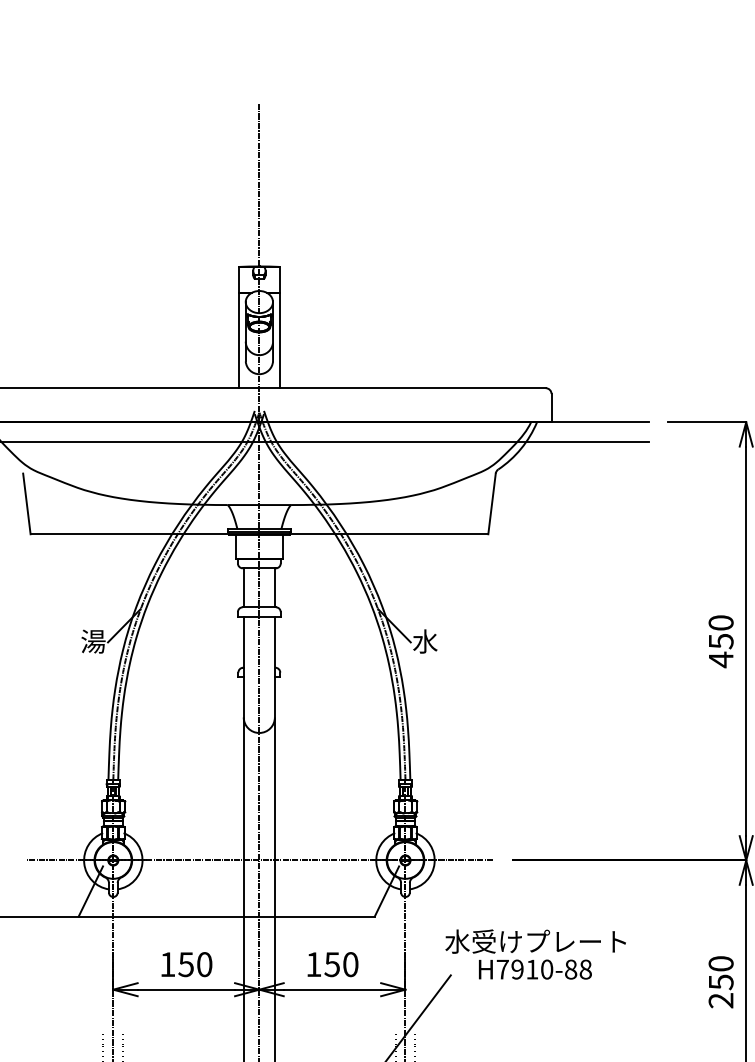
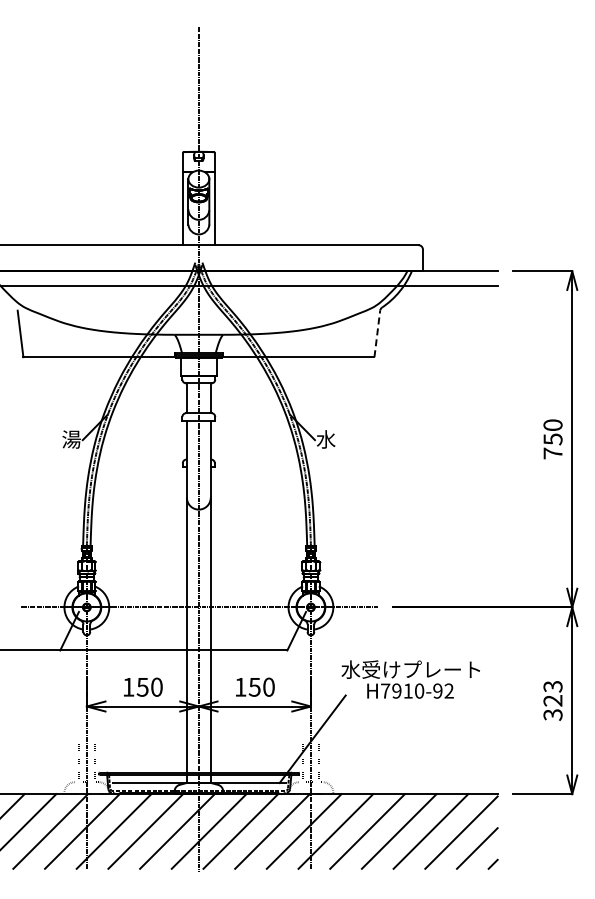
line: (492, 503) -> (377, 333), solid -> dashed
text: (720, 659) -> (552, 453), 450 -> 750
text: (578, 968) -> (443, 690), H7910-88 -> H7910-92
text: (720, 981) -> (552, 700), 250 -> 323

